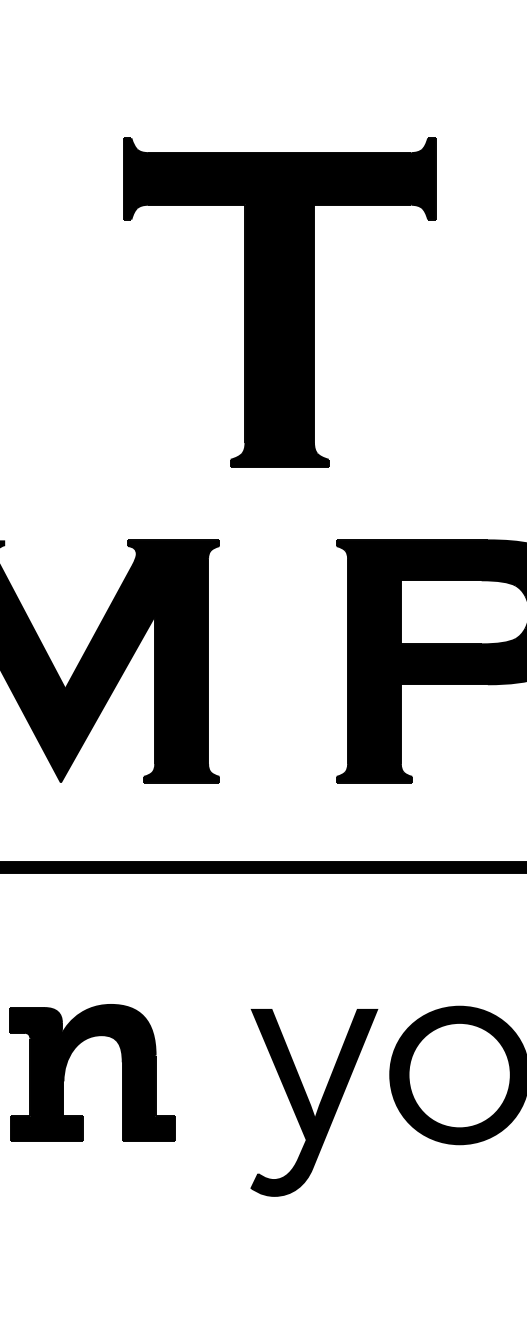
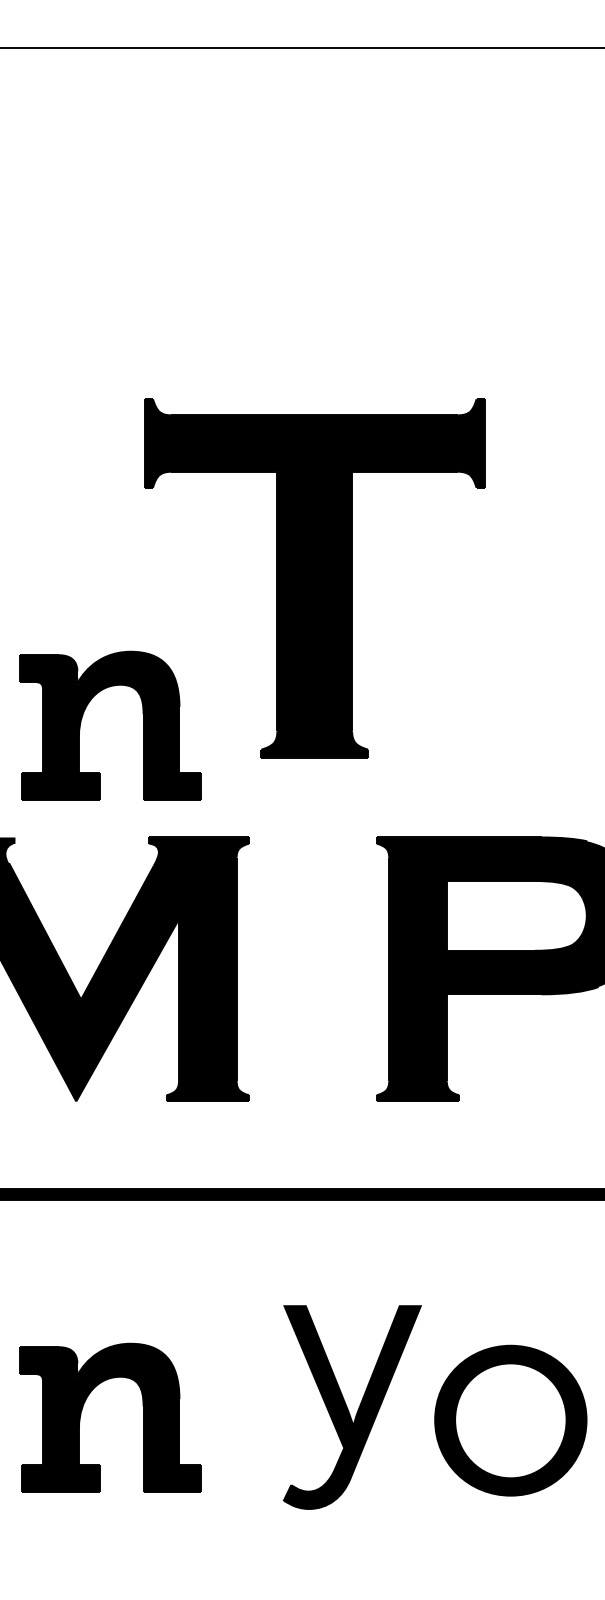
part: (67, 428) -> (83, 715), added
part: (314, 1102) -> (352, 1407), moved

